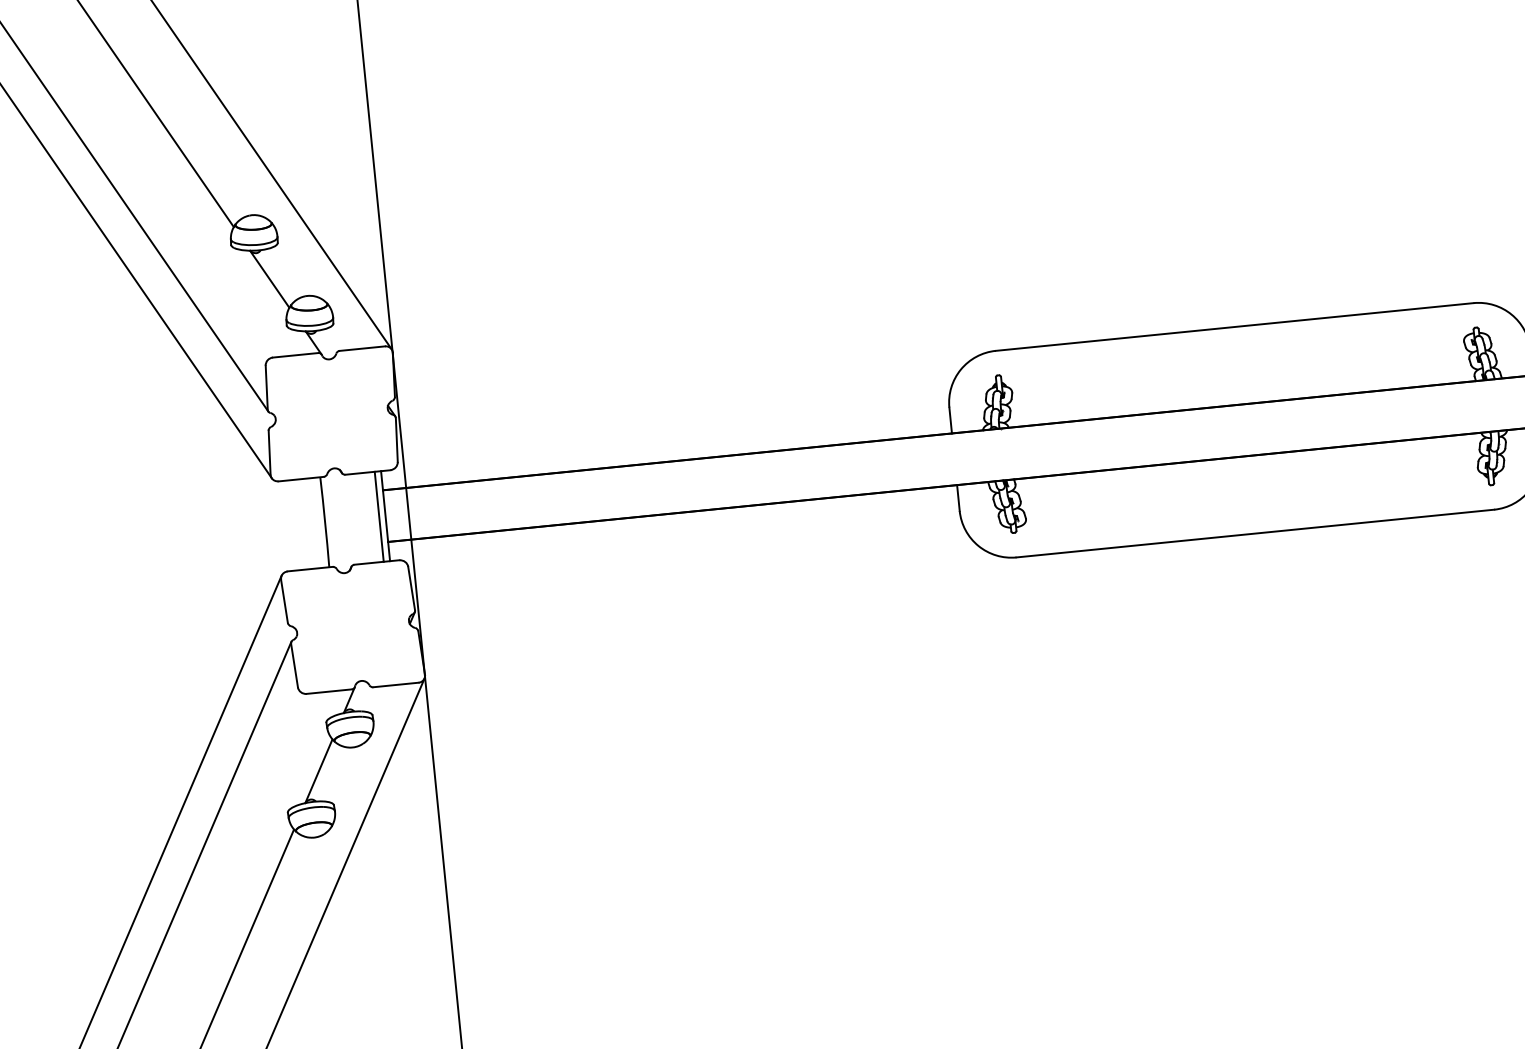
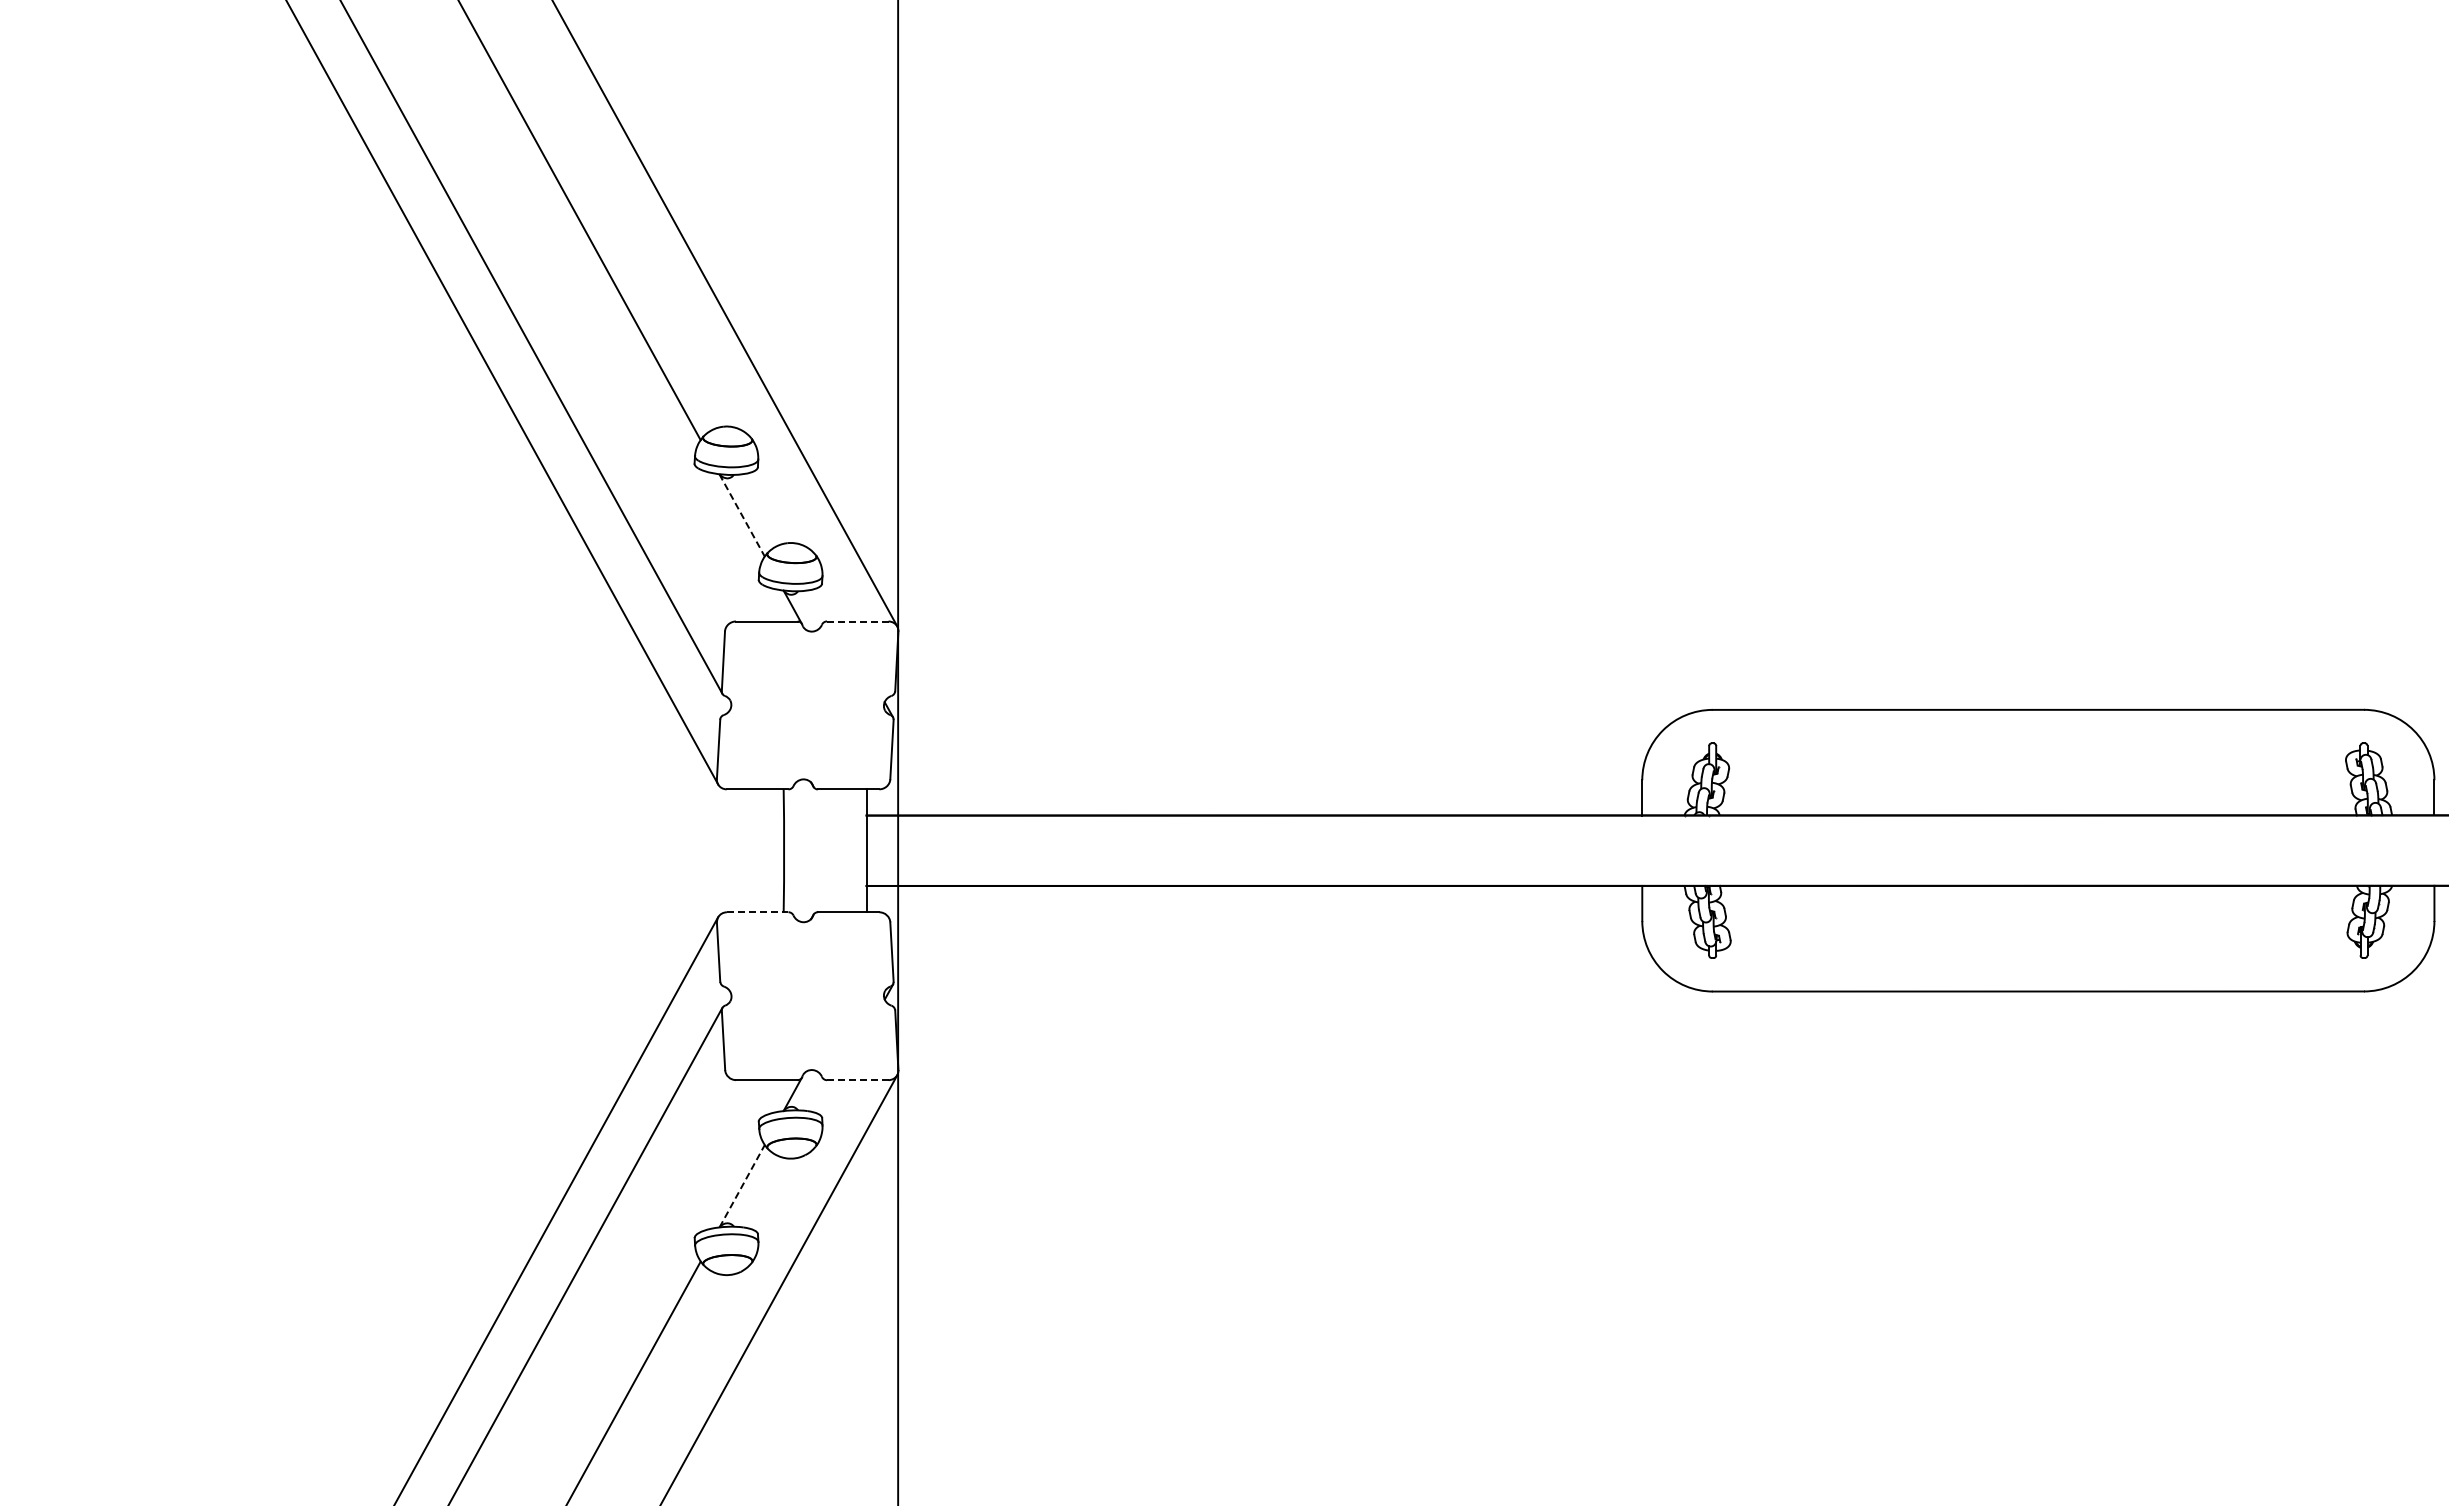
line: (270, 279) -> (742, 515), solid -> dashed
line: (362, 348) -> (857, 621), solid -> dashed
line: (378, 516) -> (857, 850), removed
line: (310, 569) -> (757, 912), solid -> dashed
line: (395, 685) -> (857, 1080), solid -> dashed
line: (319, 771) -> (742, 1186), solid -> dashed

